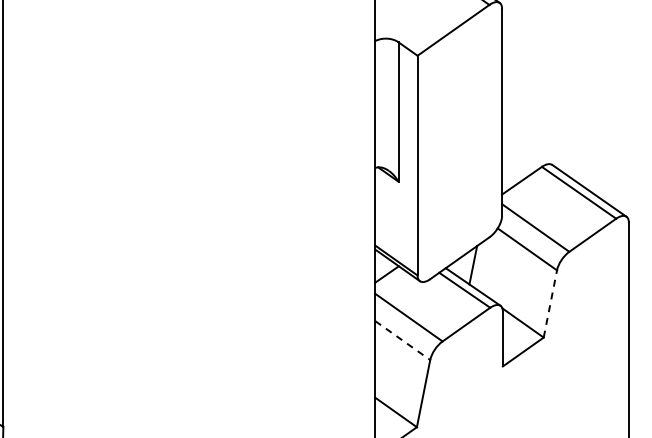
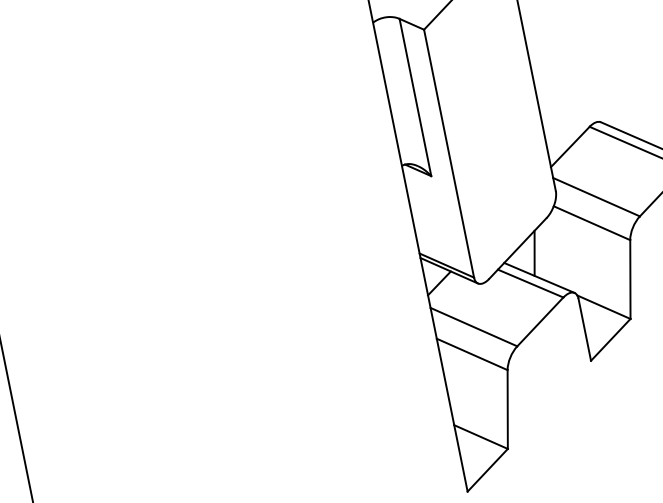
line: (550, 303) -> (630, 278), dashed -> solid
line: (402, 340) -> (471, 354), dashed -> solid

